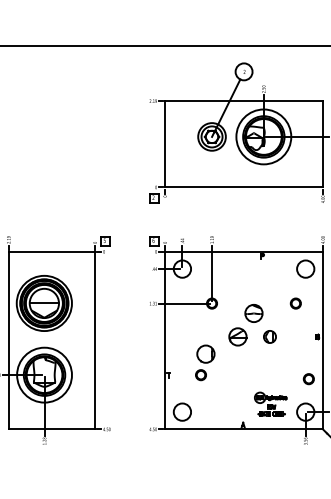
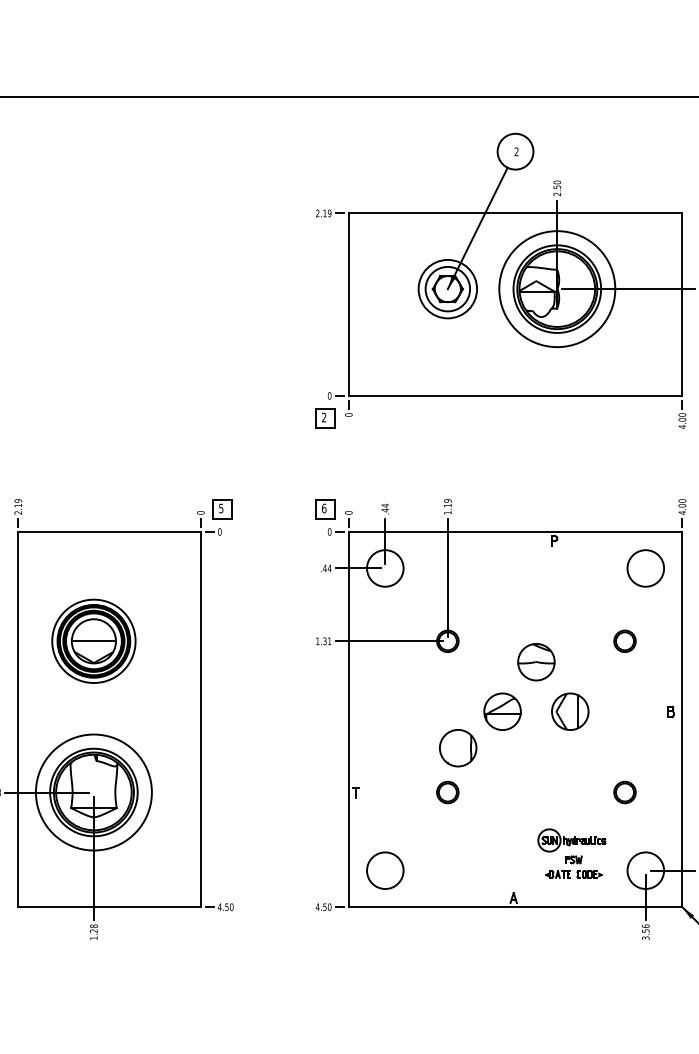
part: (44, 303) -> (93, 641), size x0.71
part: (269, 336) -> (569, 710), size x1.43
part: (205, 362) -> (457, 765), moved
part: (308, 379) -> (624, 793), moved

